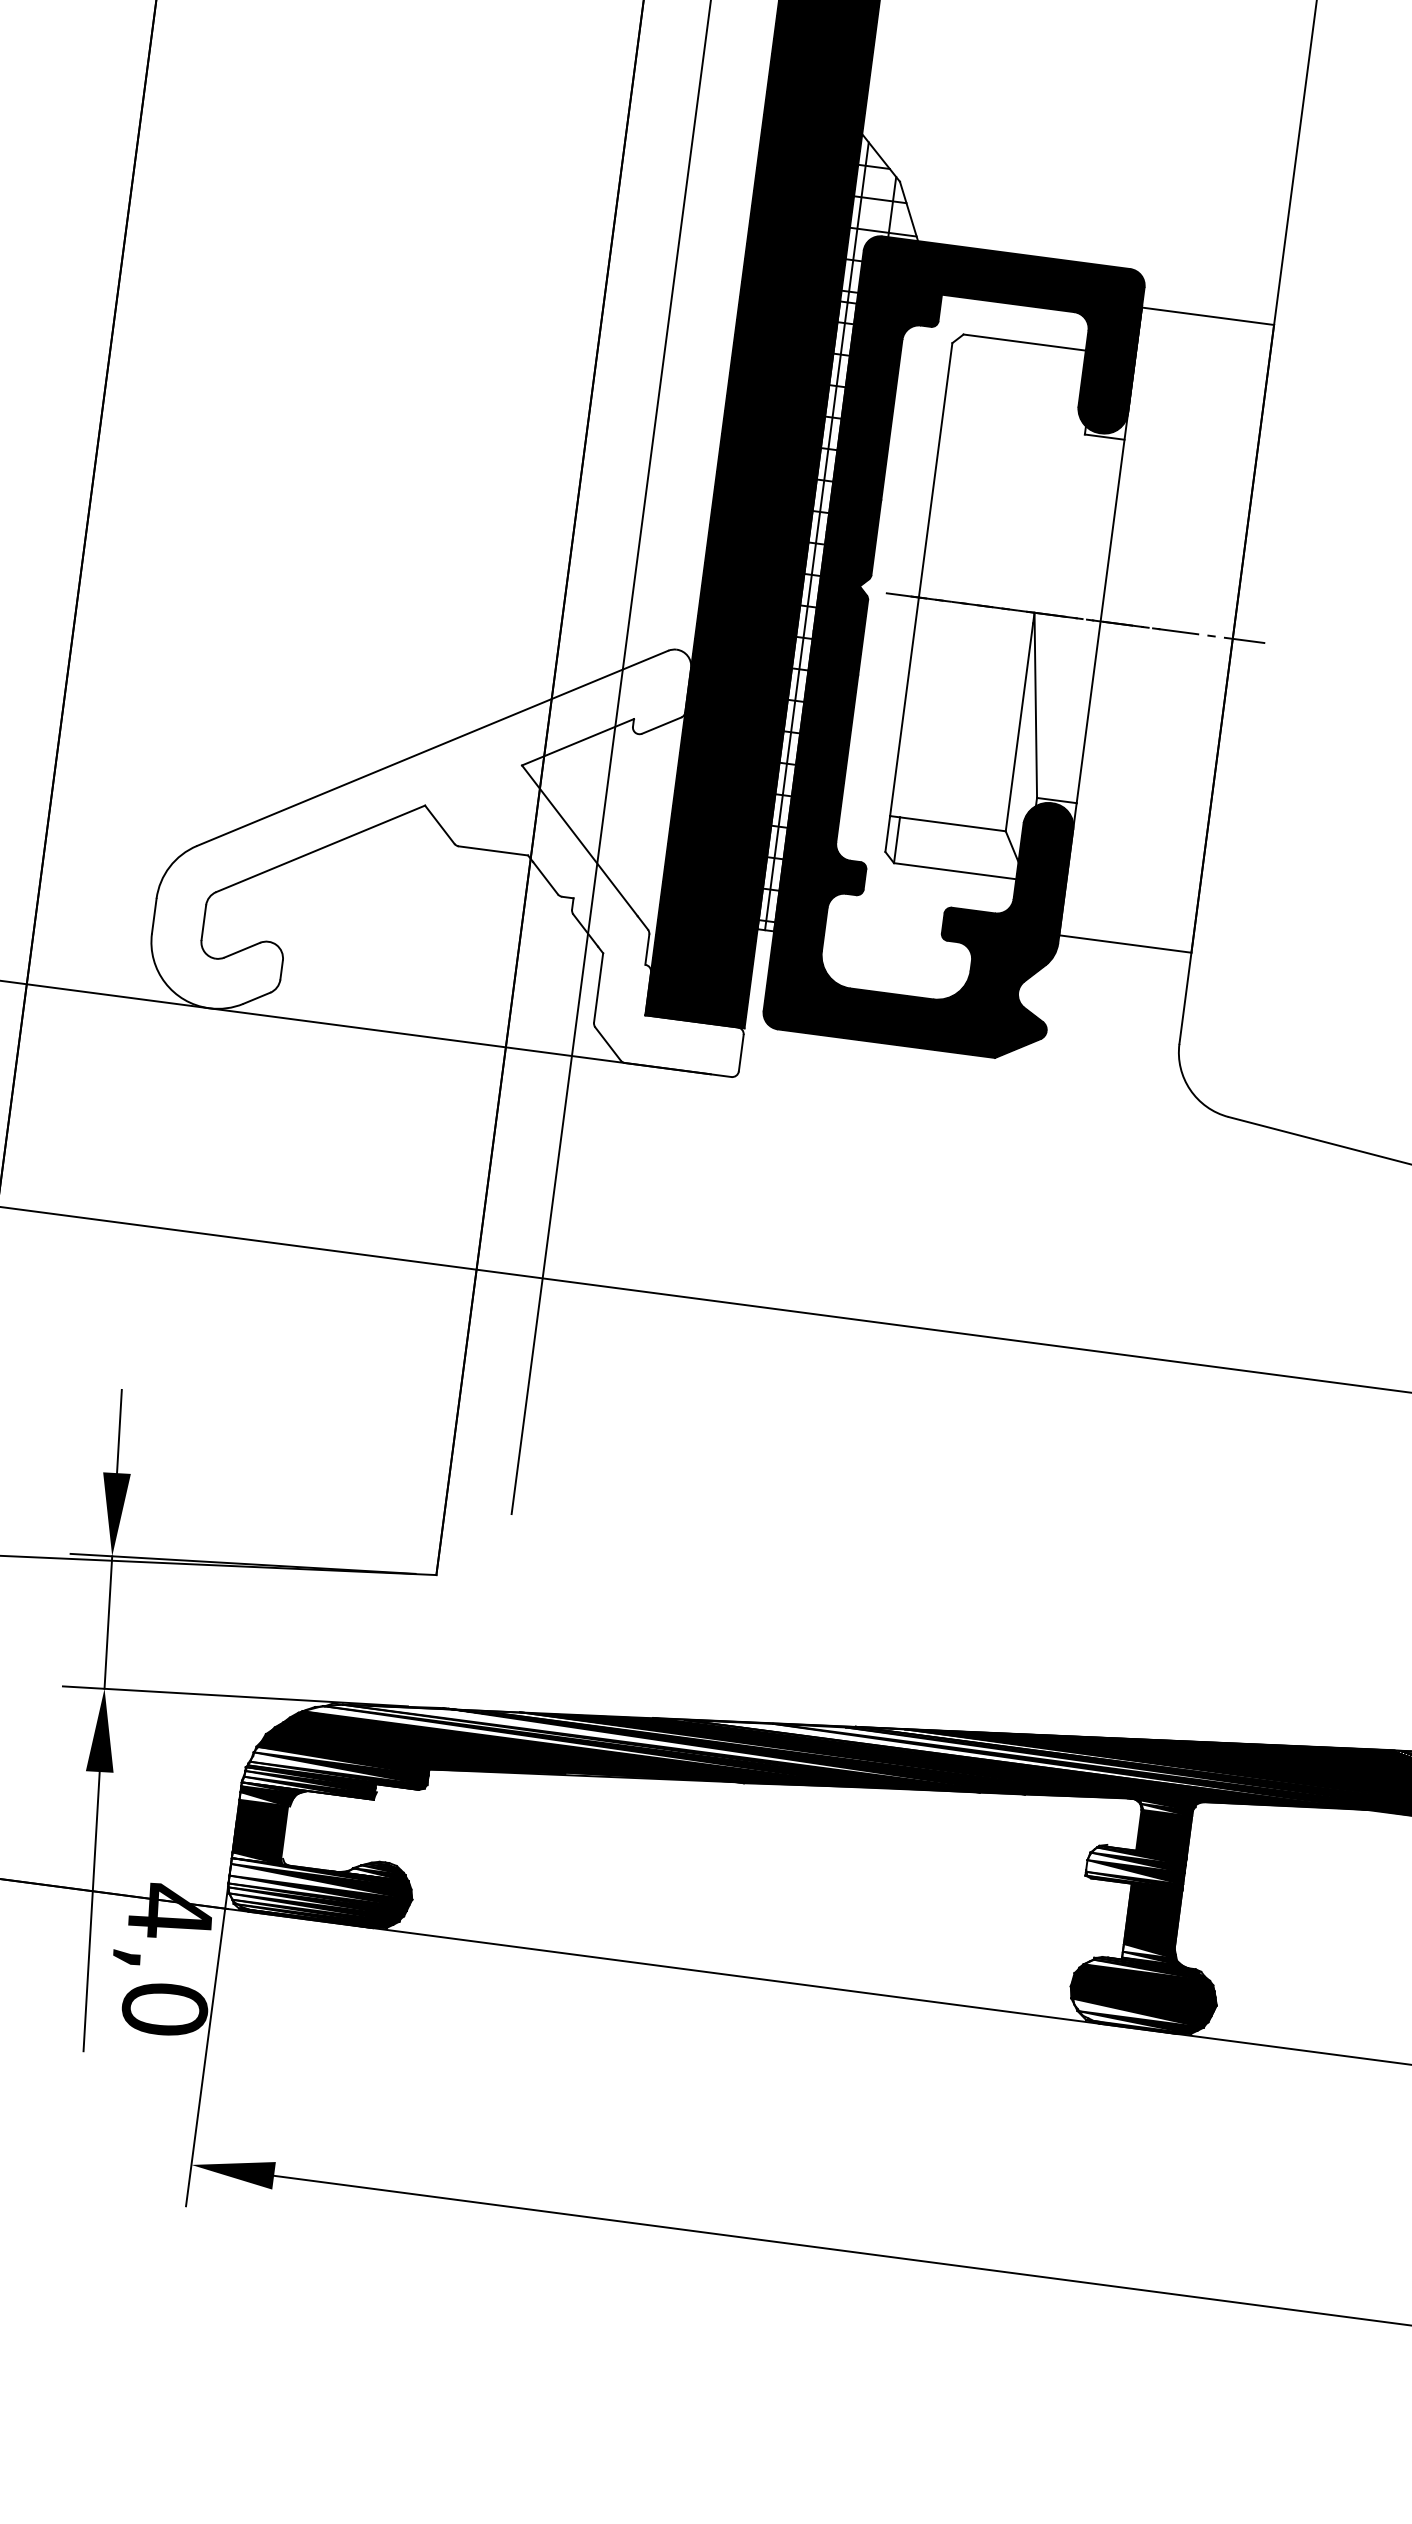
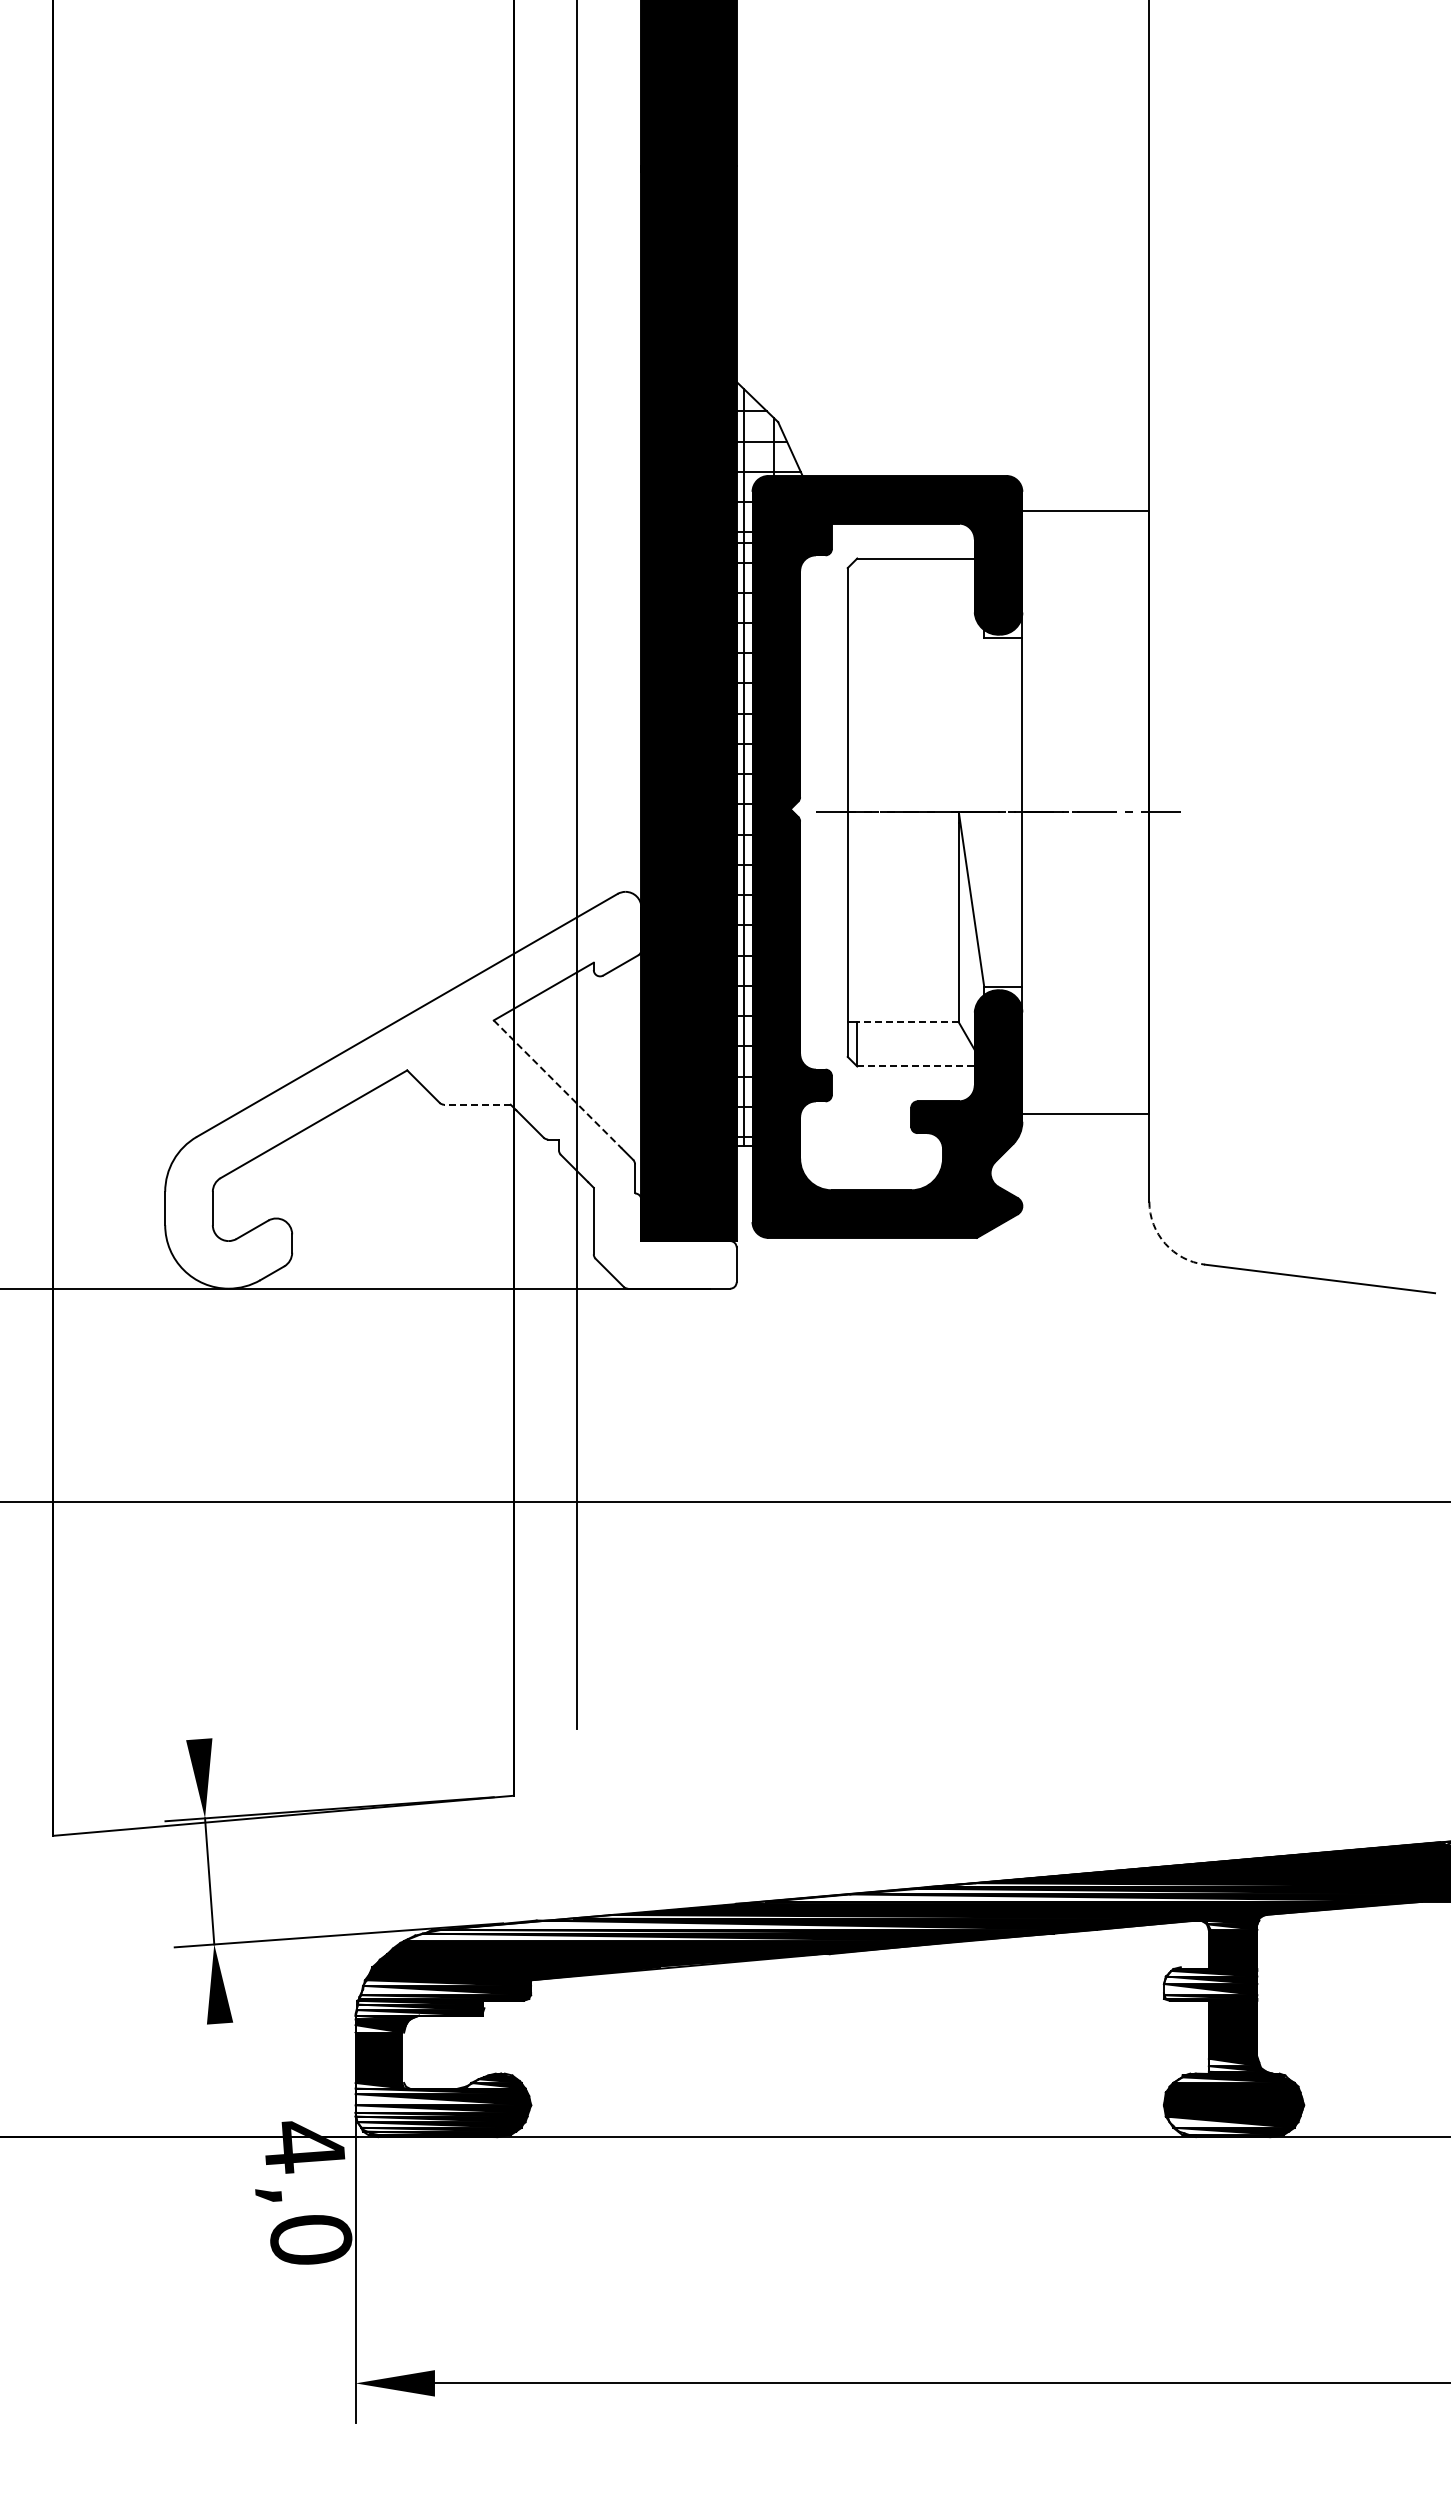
line: (953, 824) -> (908, 1022), solid -> dashed
line: (579, 840) -> (557, 1084), solid -> dashed
line: (492, 850) -> (476, 1104), solid -> dashed
line: (960, 871) -> (921, 1066), solid -> dashed
arc: (1190, 1089) -> (1165, 1243), solid -> dashed
line: (119, 1431) -> (196, 1699), removed
line: (91, 1911) -> (229, 2156), removed

